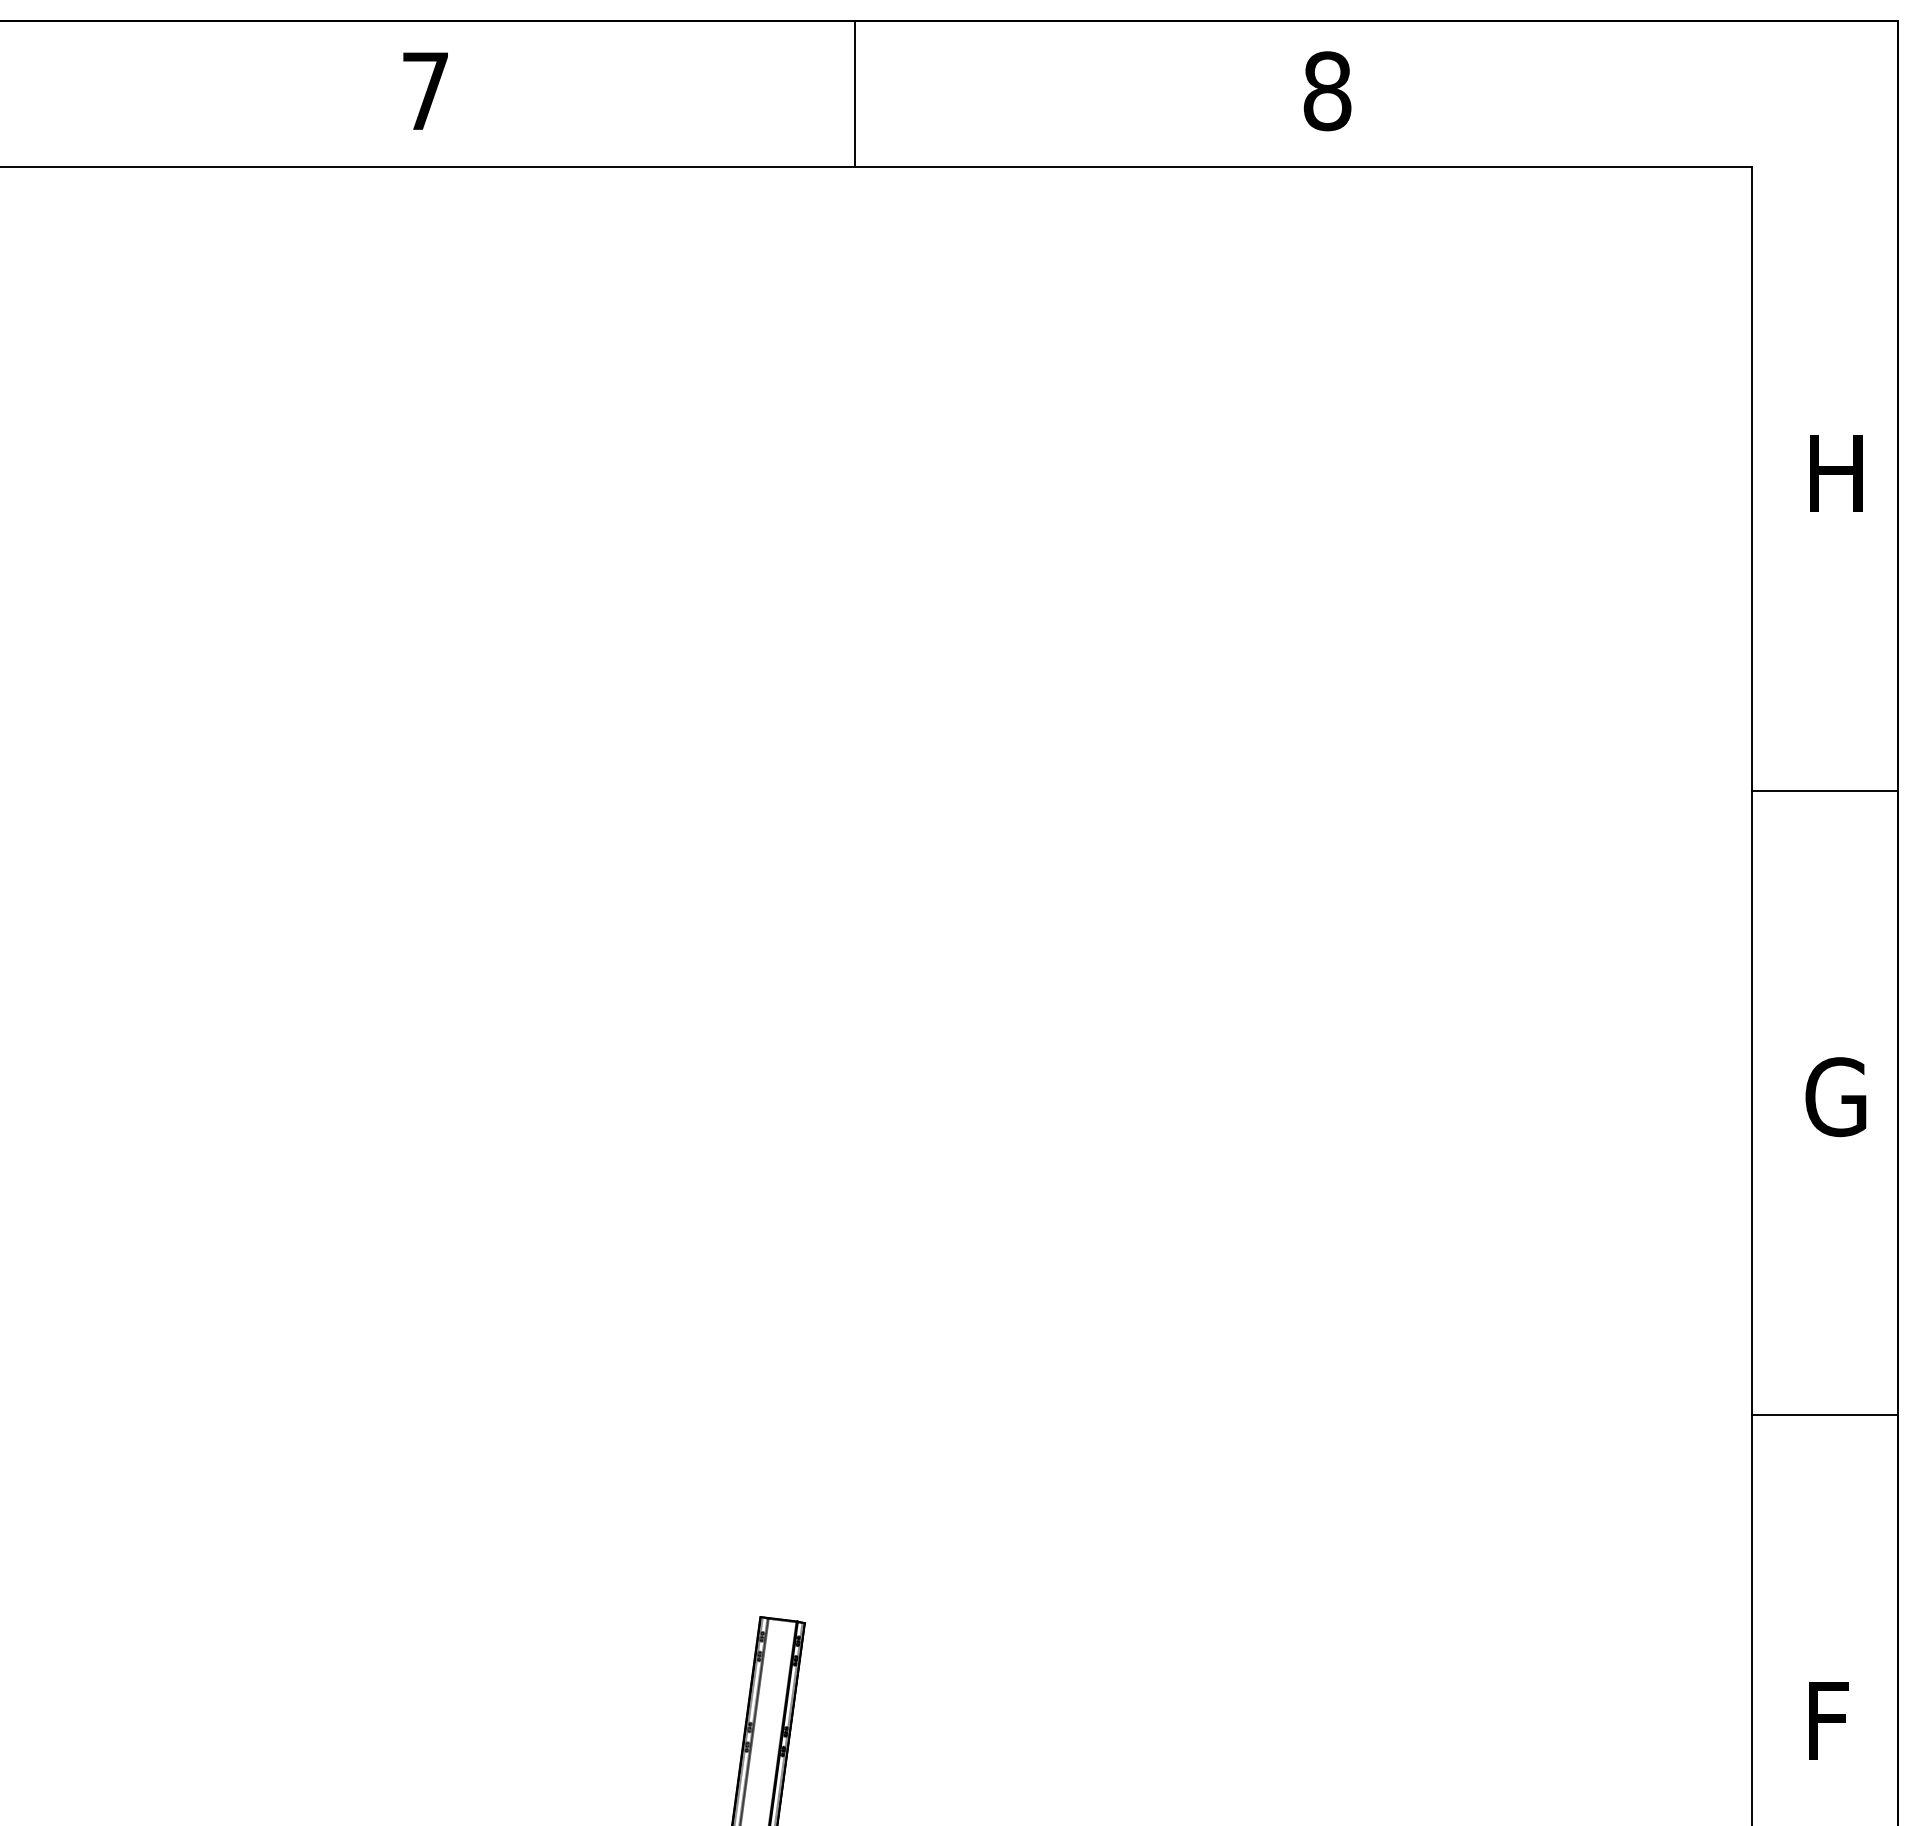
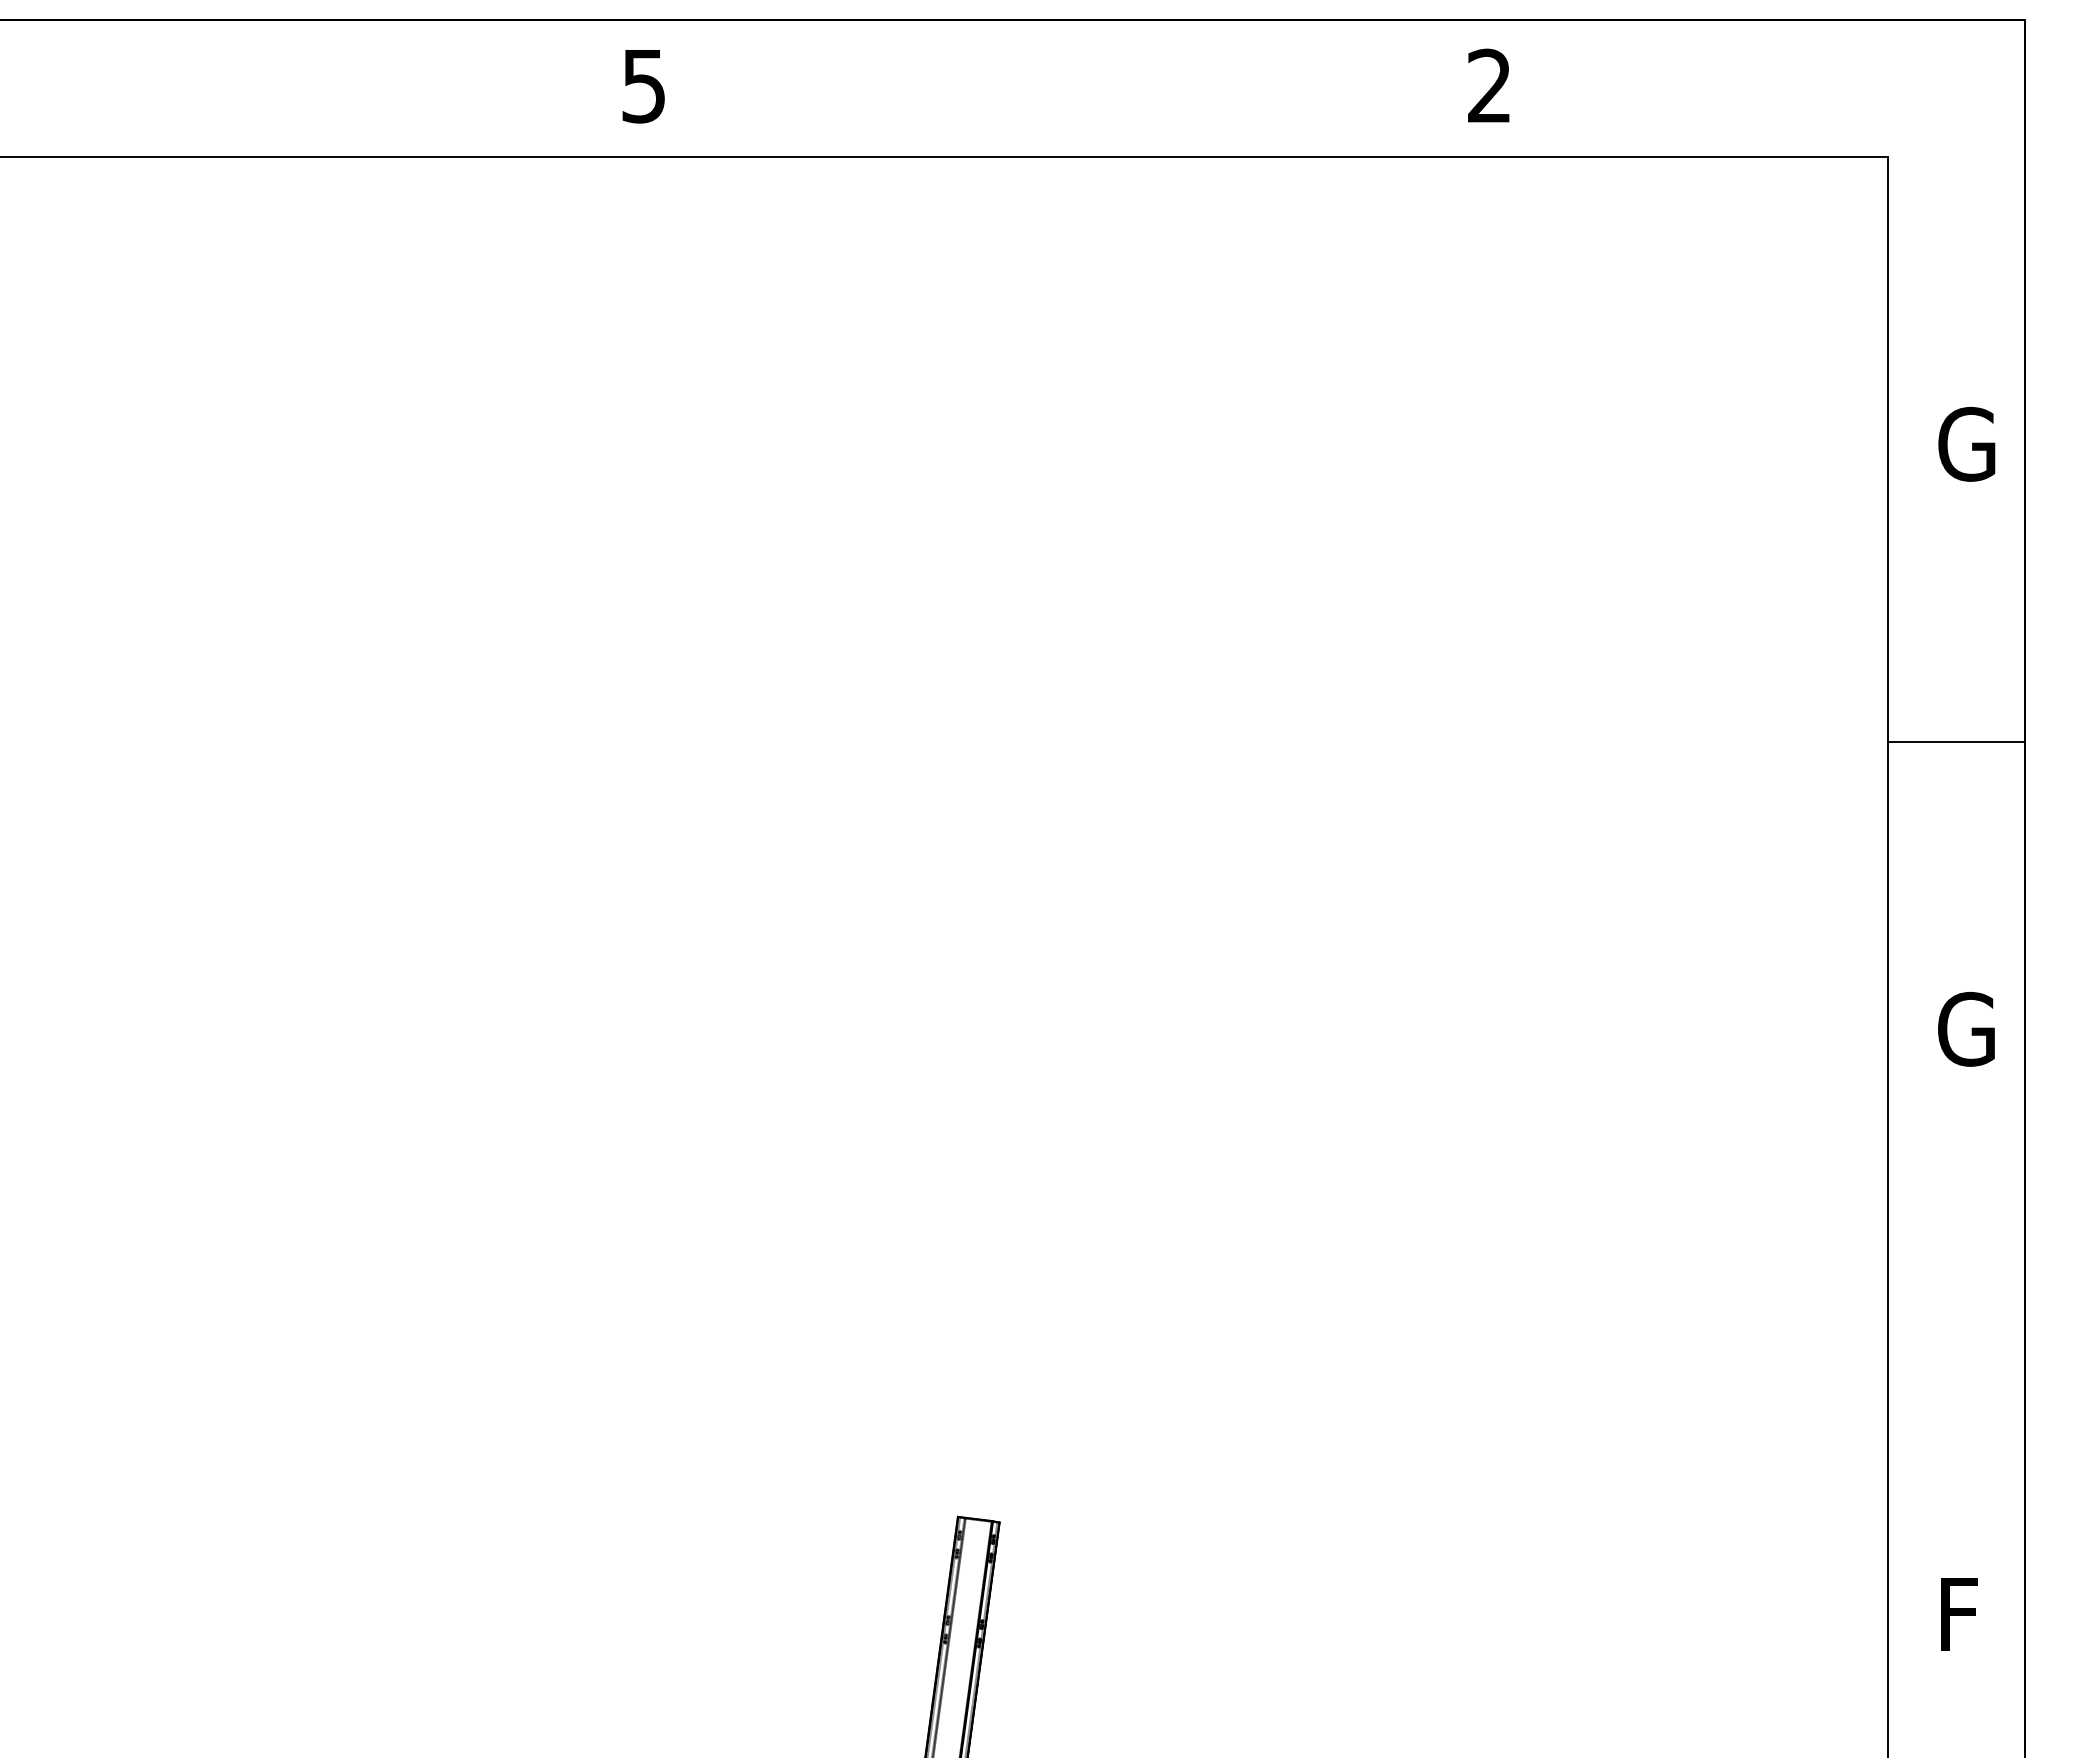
text: (1327, 90) -> (1489, 85), 8 -> 2
text: (425, 91) -> (643, 86), 7 -> 5
line: (854, 93) -> (1046, 88), removed
text: (1835, 472) -> (1966, 443), H -> G
line: (1824, 1415) -> (1955, 1327), removed

